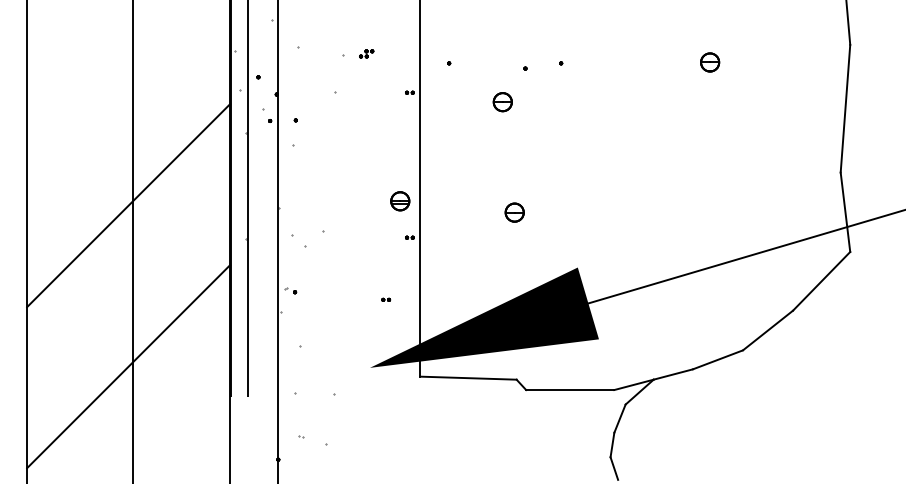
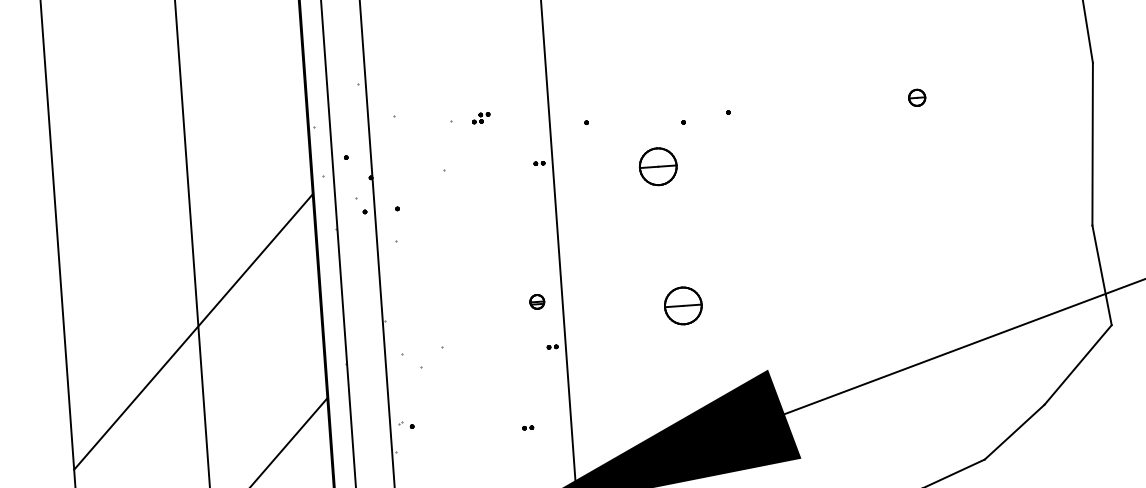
part: (710, 62) -> (917, 97), size x0.7
part: (502, 102) -> (657, 167), size x1.6
part: (400, 201) -> (537, 302), size x0.6
part: (514, 212) -> (682, 305), size x1.6

